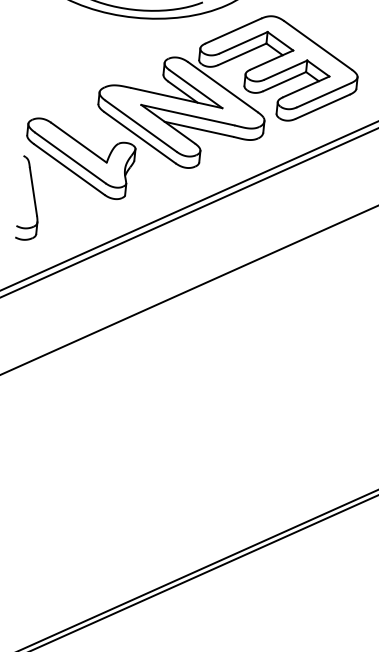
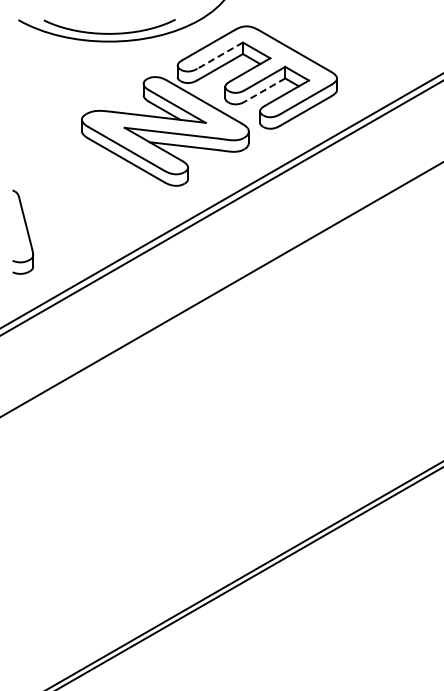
line: (242, 42) -> (219, 55), solid -> dashed
line: (284, 81) -> (264, 90), solid -> dashed
part: (79, 158) -> (68, 187), removed

